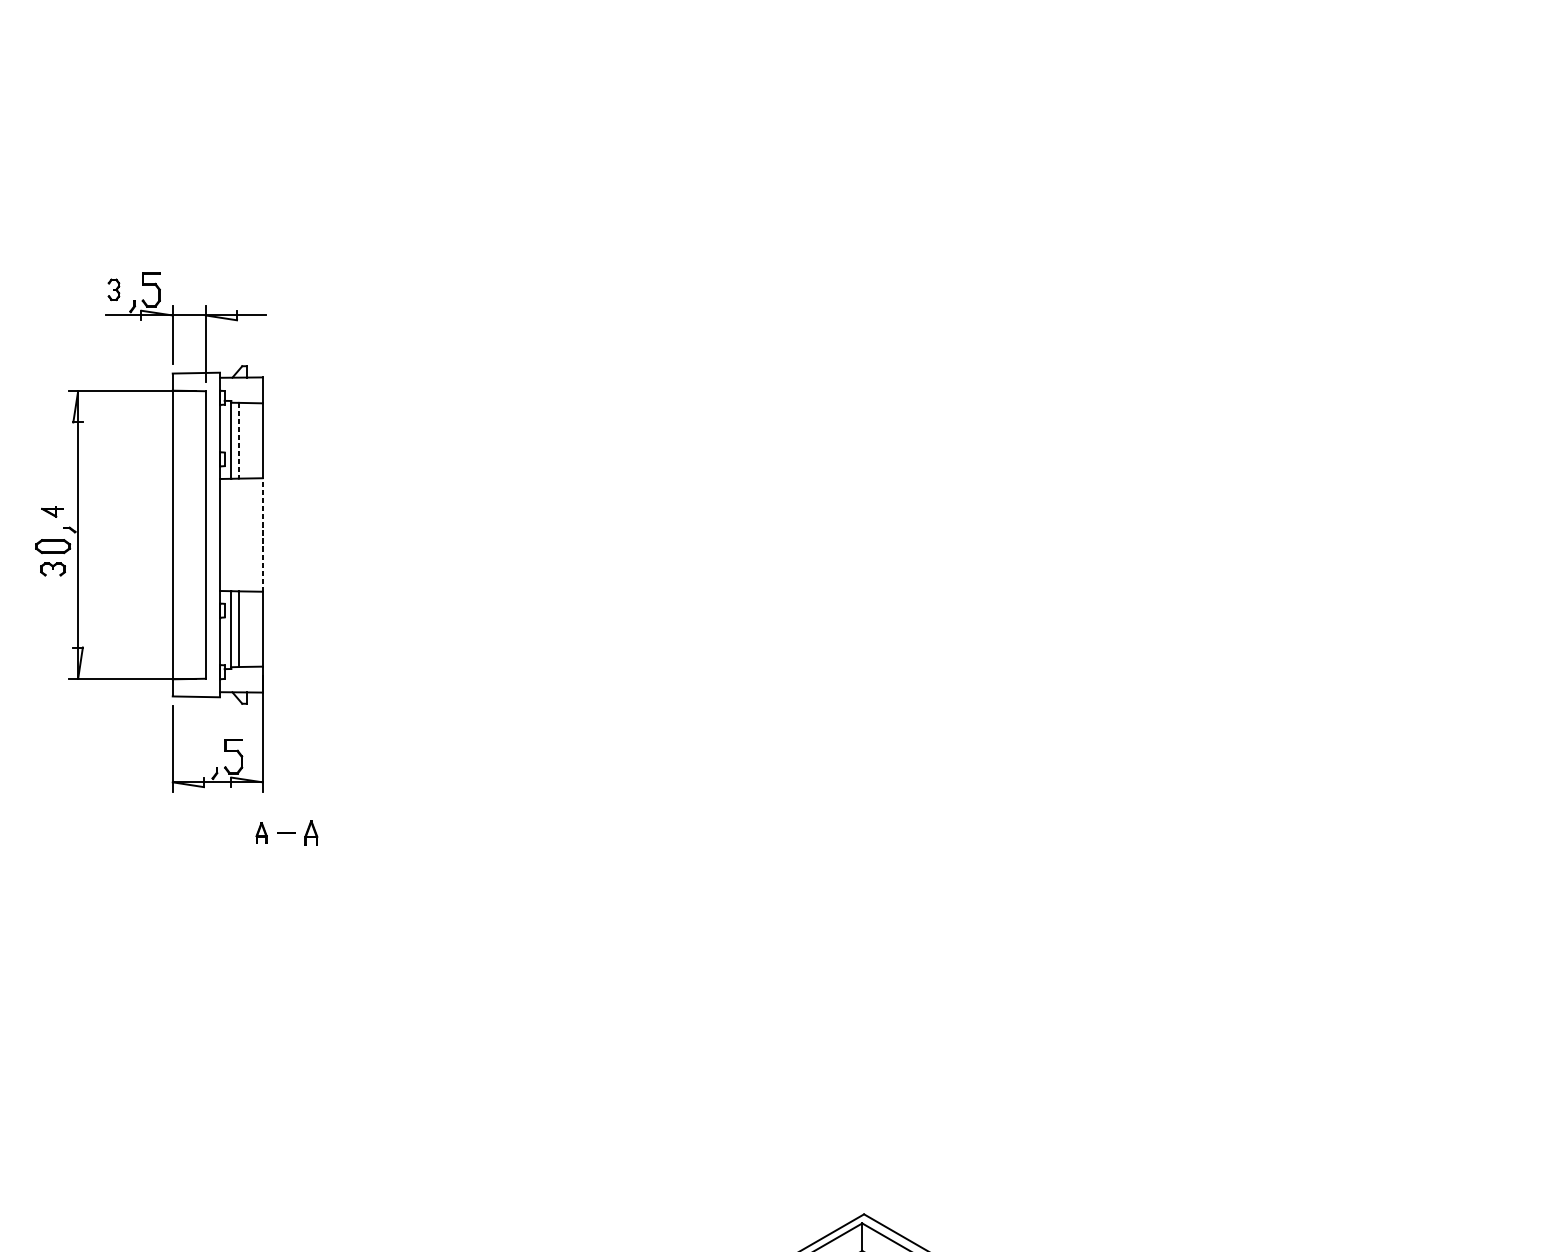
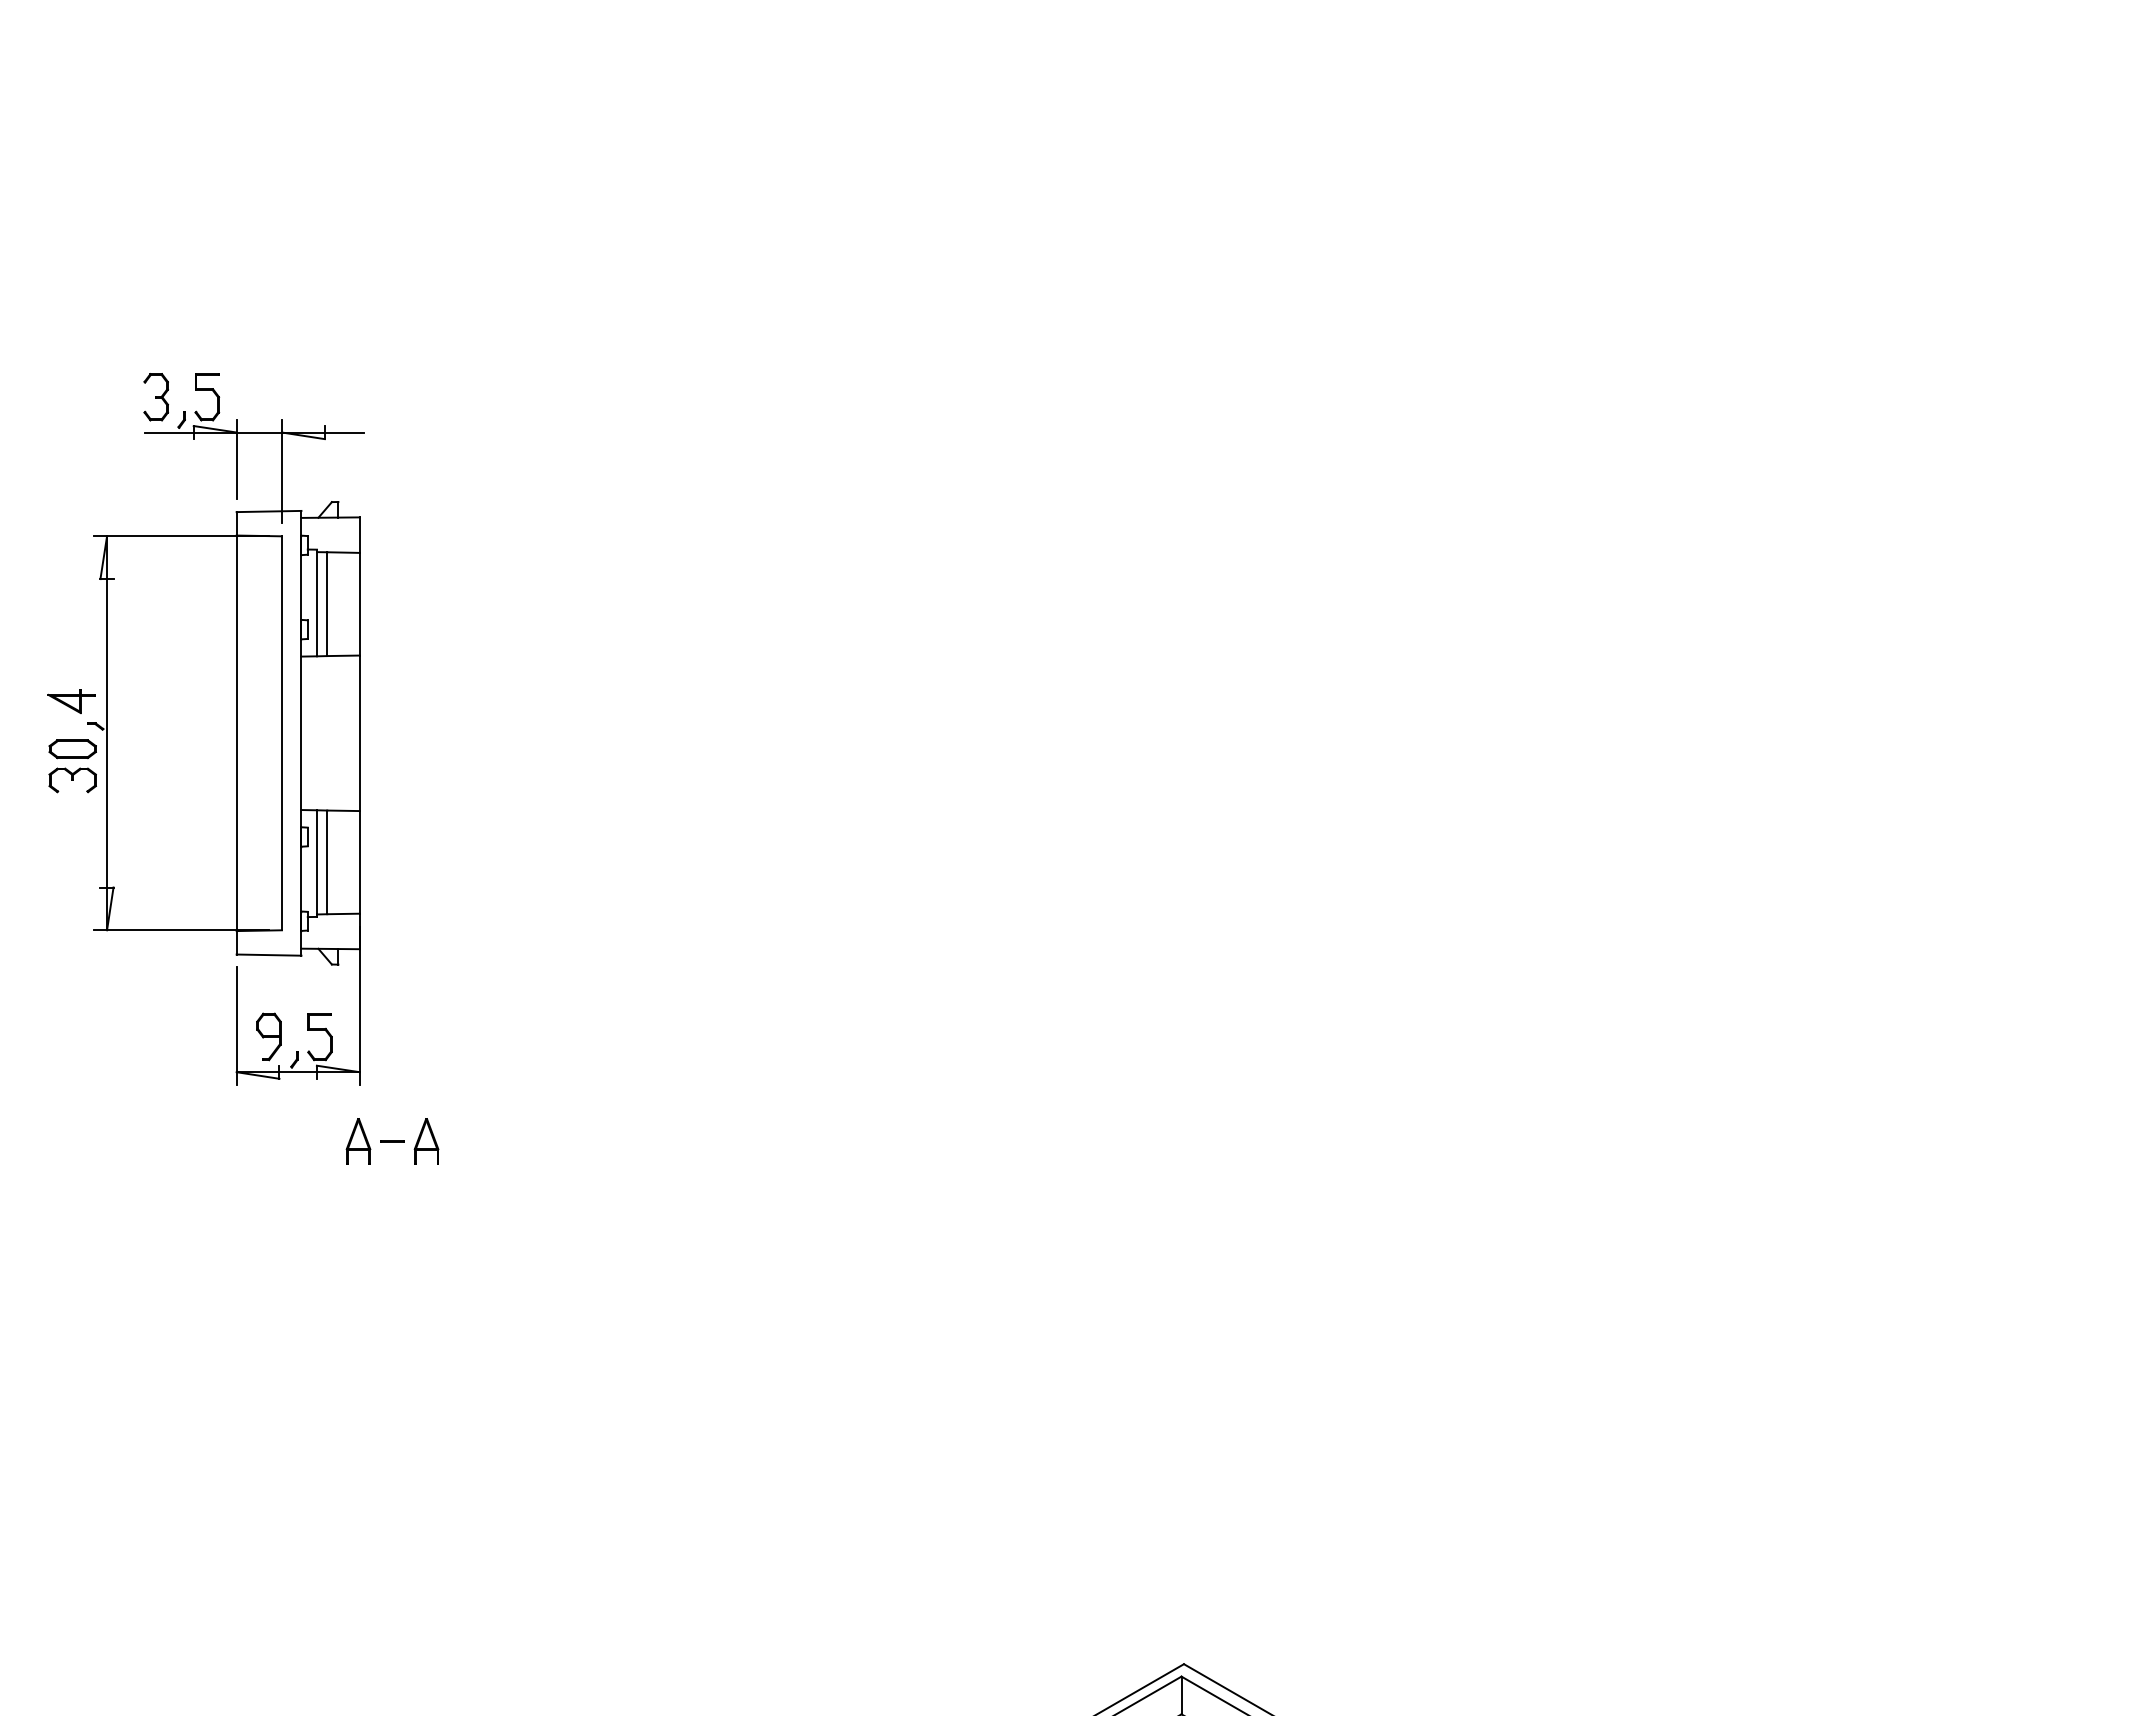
part: (113, 289) -> (155, 397), size x1.67
line: (239, 440) -> (327, 604), dashed -> solid
part: (52, 511) -> (71, 701), size x1.67
line: (262, 535) -> (359, 733), dashed -> solid
part: (52, 569) -> (72, 780), size x1.43
part: (195, 756) -> (268, 1036), added
part: (261, 832) -> (358, 1141), size x1.67
part: (311, 832) -> (426, 1141), size x1.43

